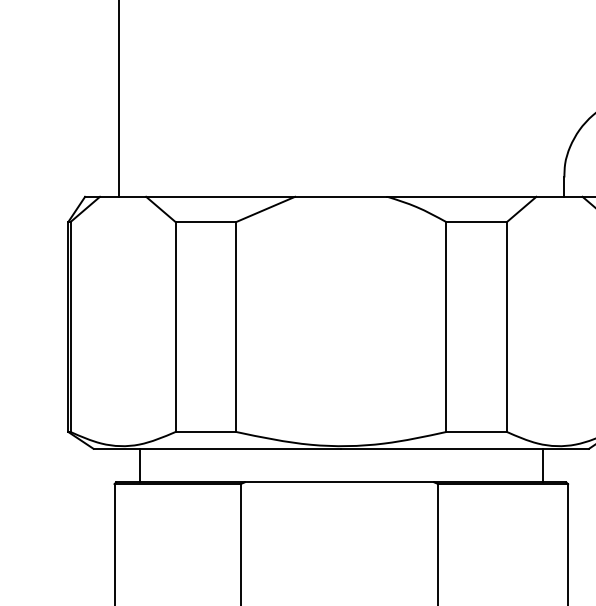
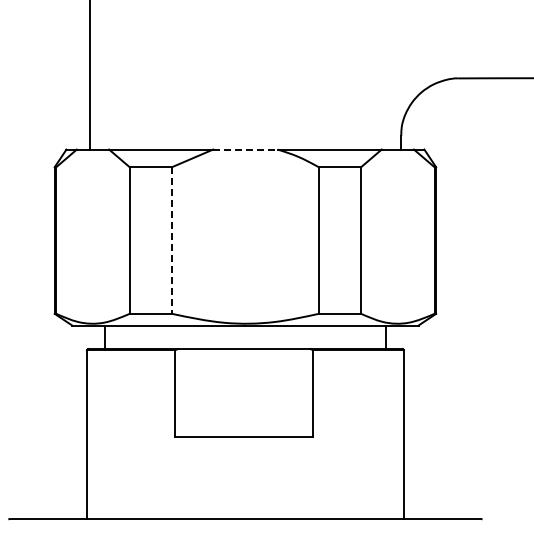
line: (341, 196) -> (245, 149), solid -> dashed
line: (236, 328) -> (172, 241), solid -> dashed

